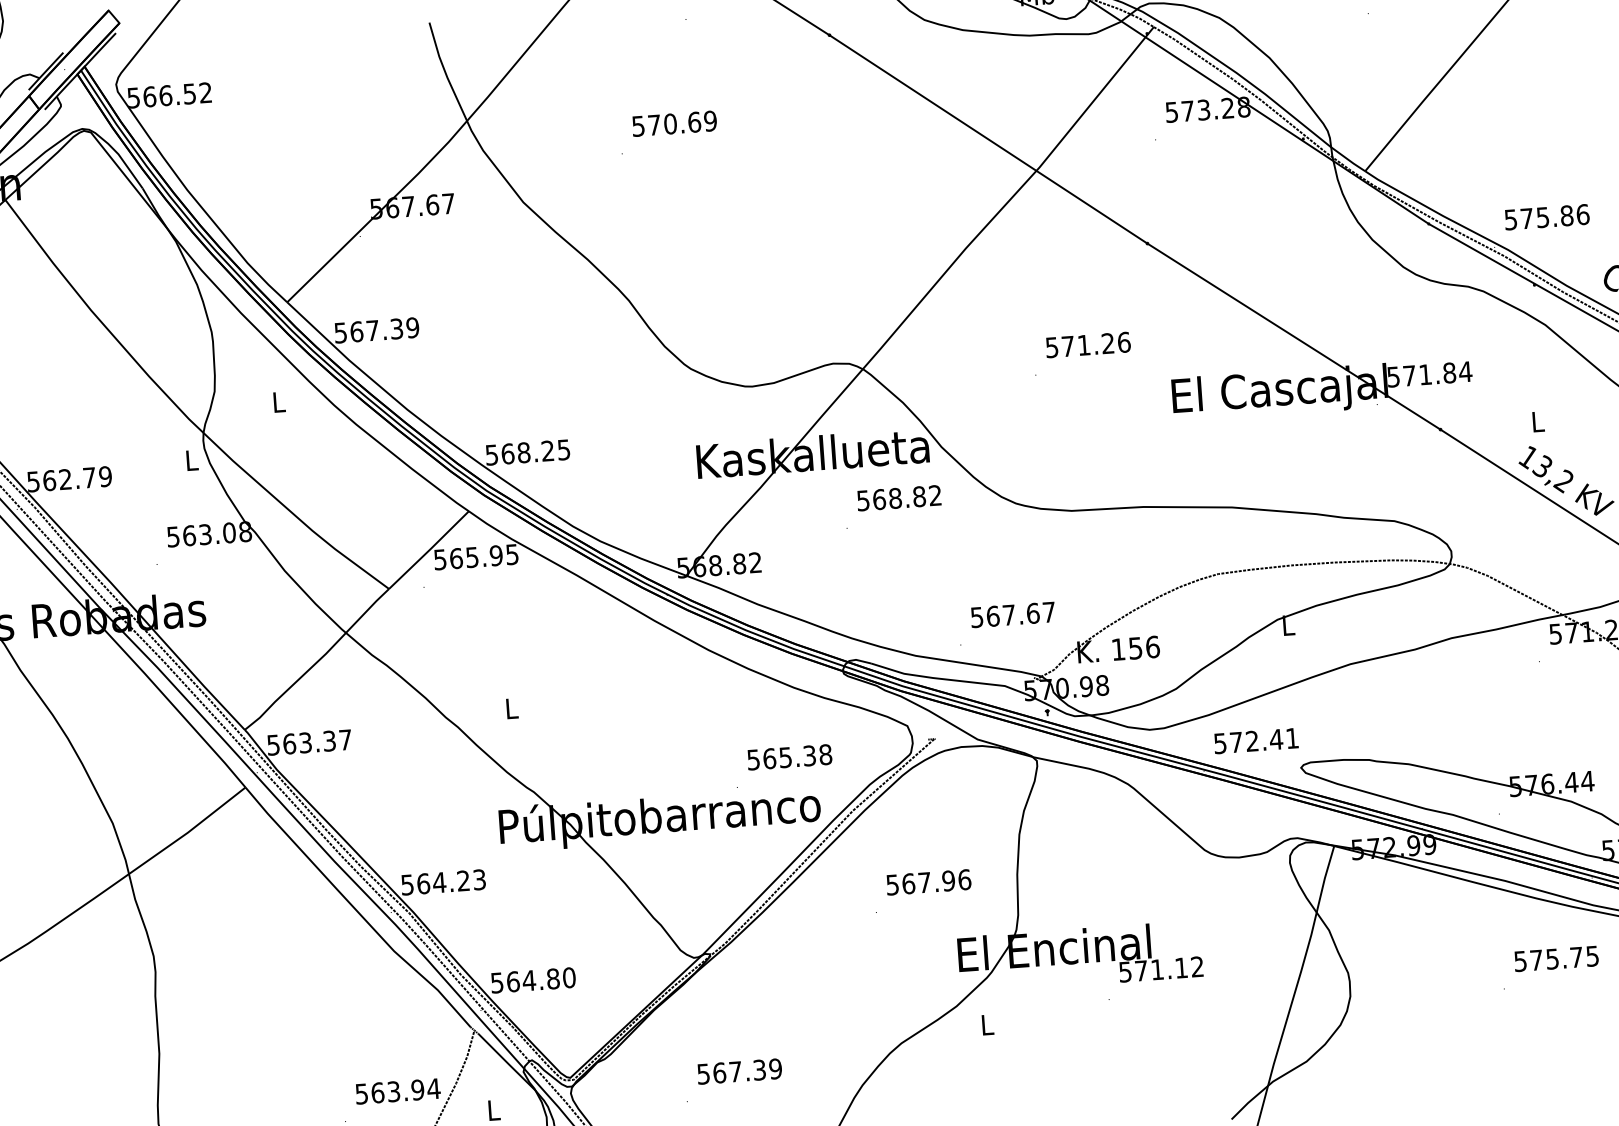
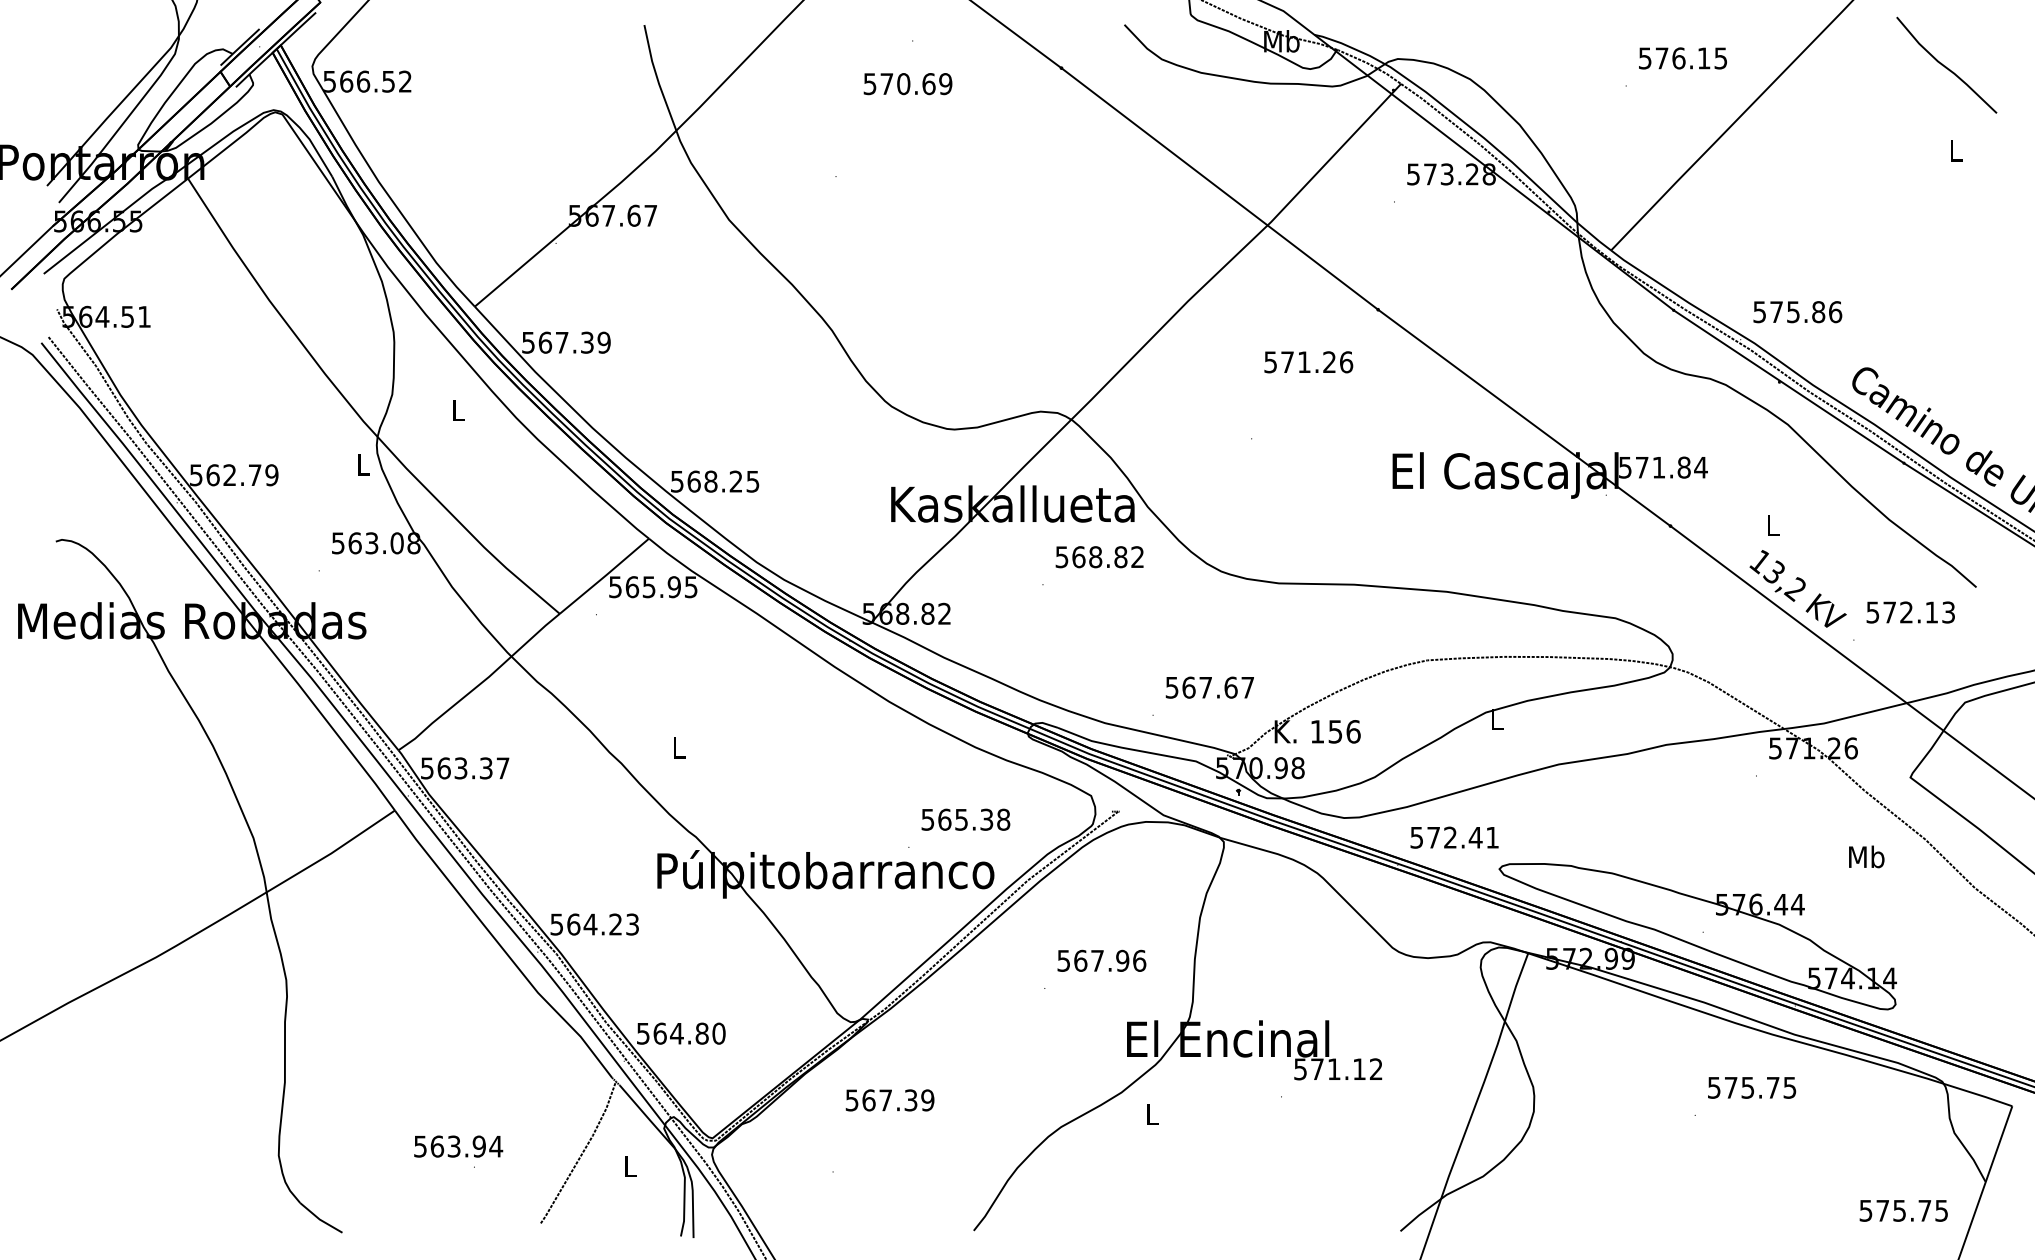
text: (674, 124) -> (907, 84), moved
text: (1088, 345) -> (1308, 362), moved
text: (739, 1071) -> (889, 1100), moved
text: (398, 1091) -> (458, 1146), moved

